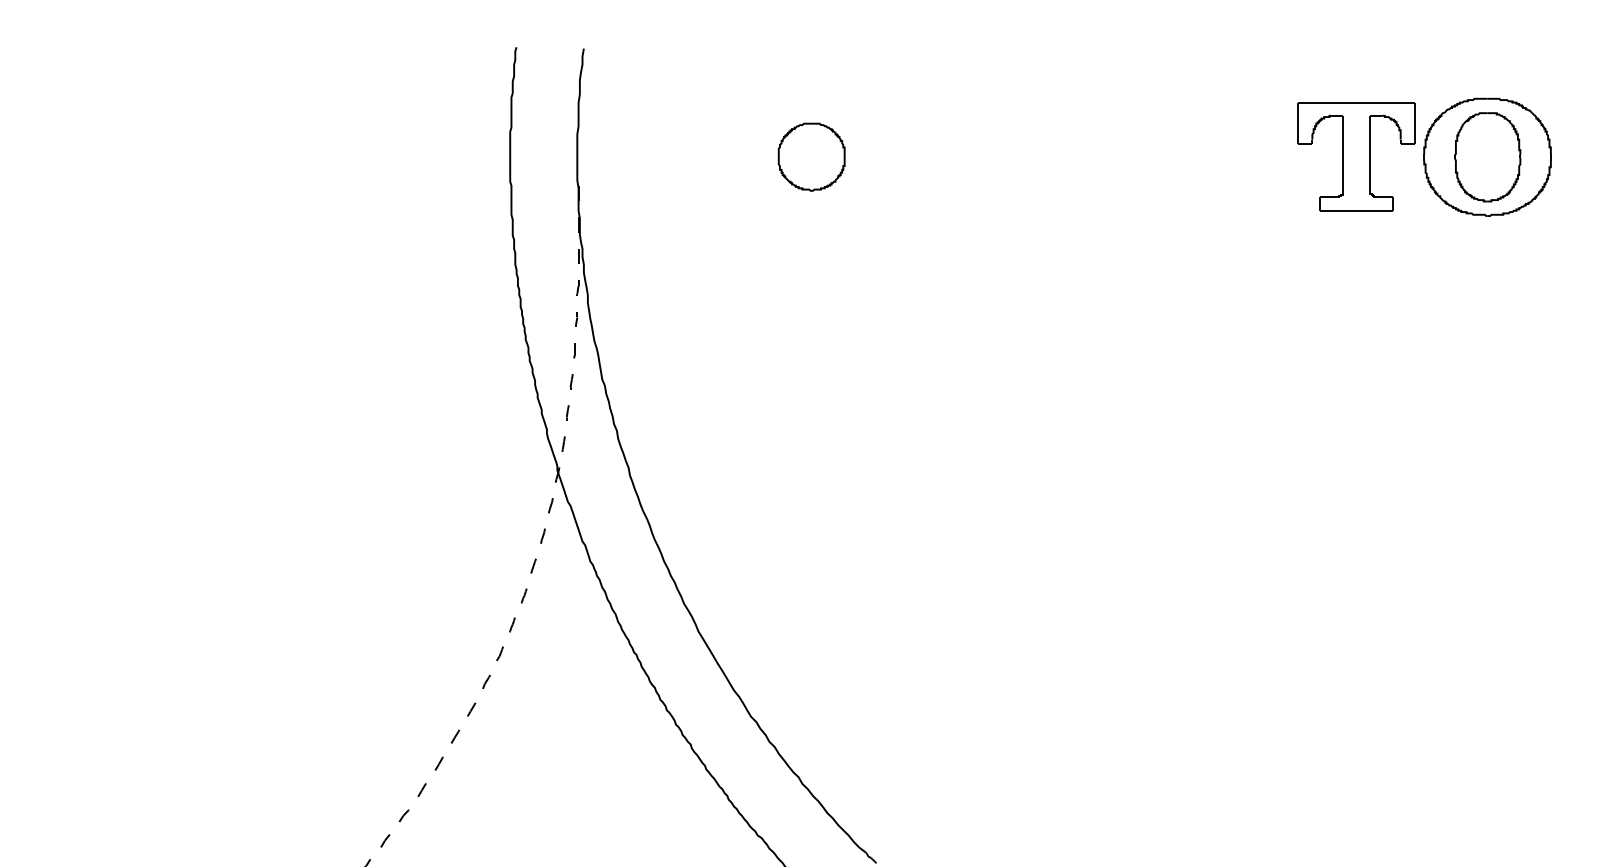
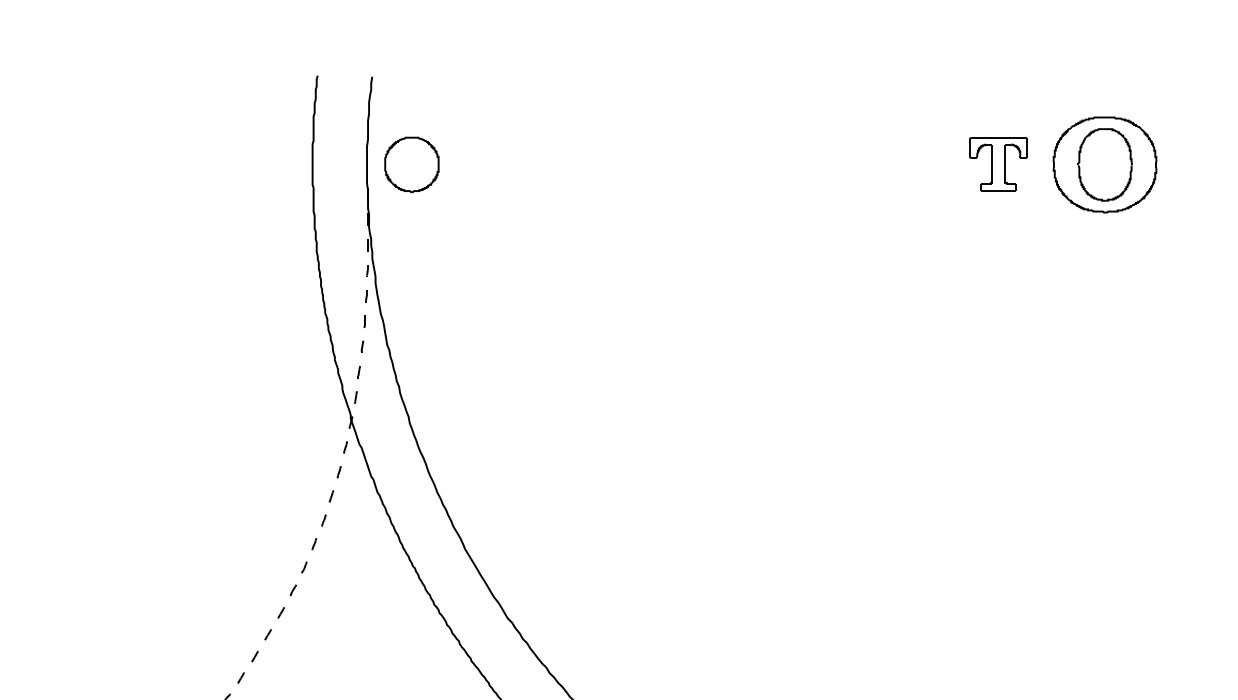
part: (811, 156) -> (411, 164), moved
part: (1356, 156) -> (998, 164), size x0.6

